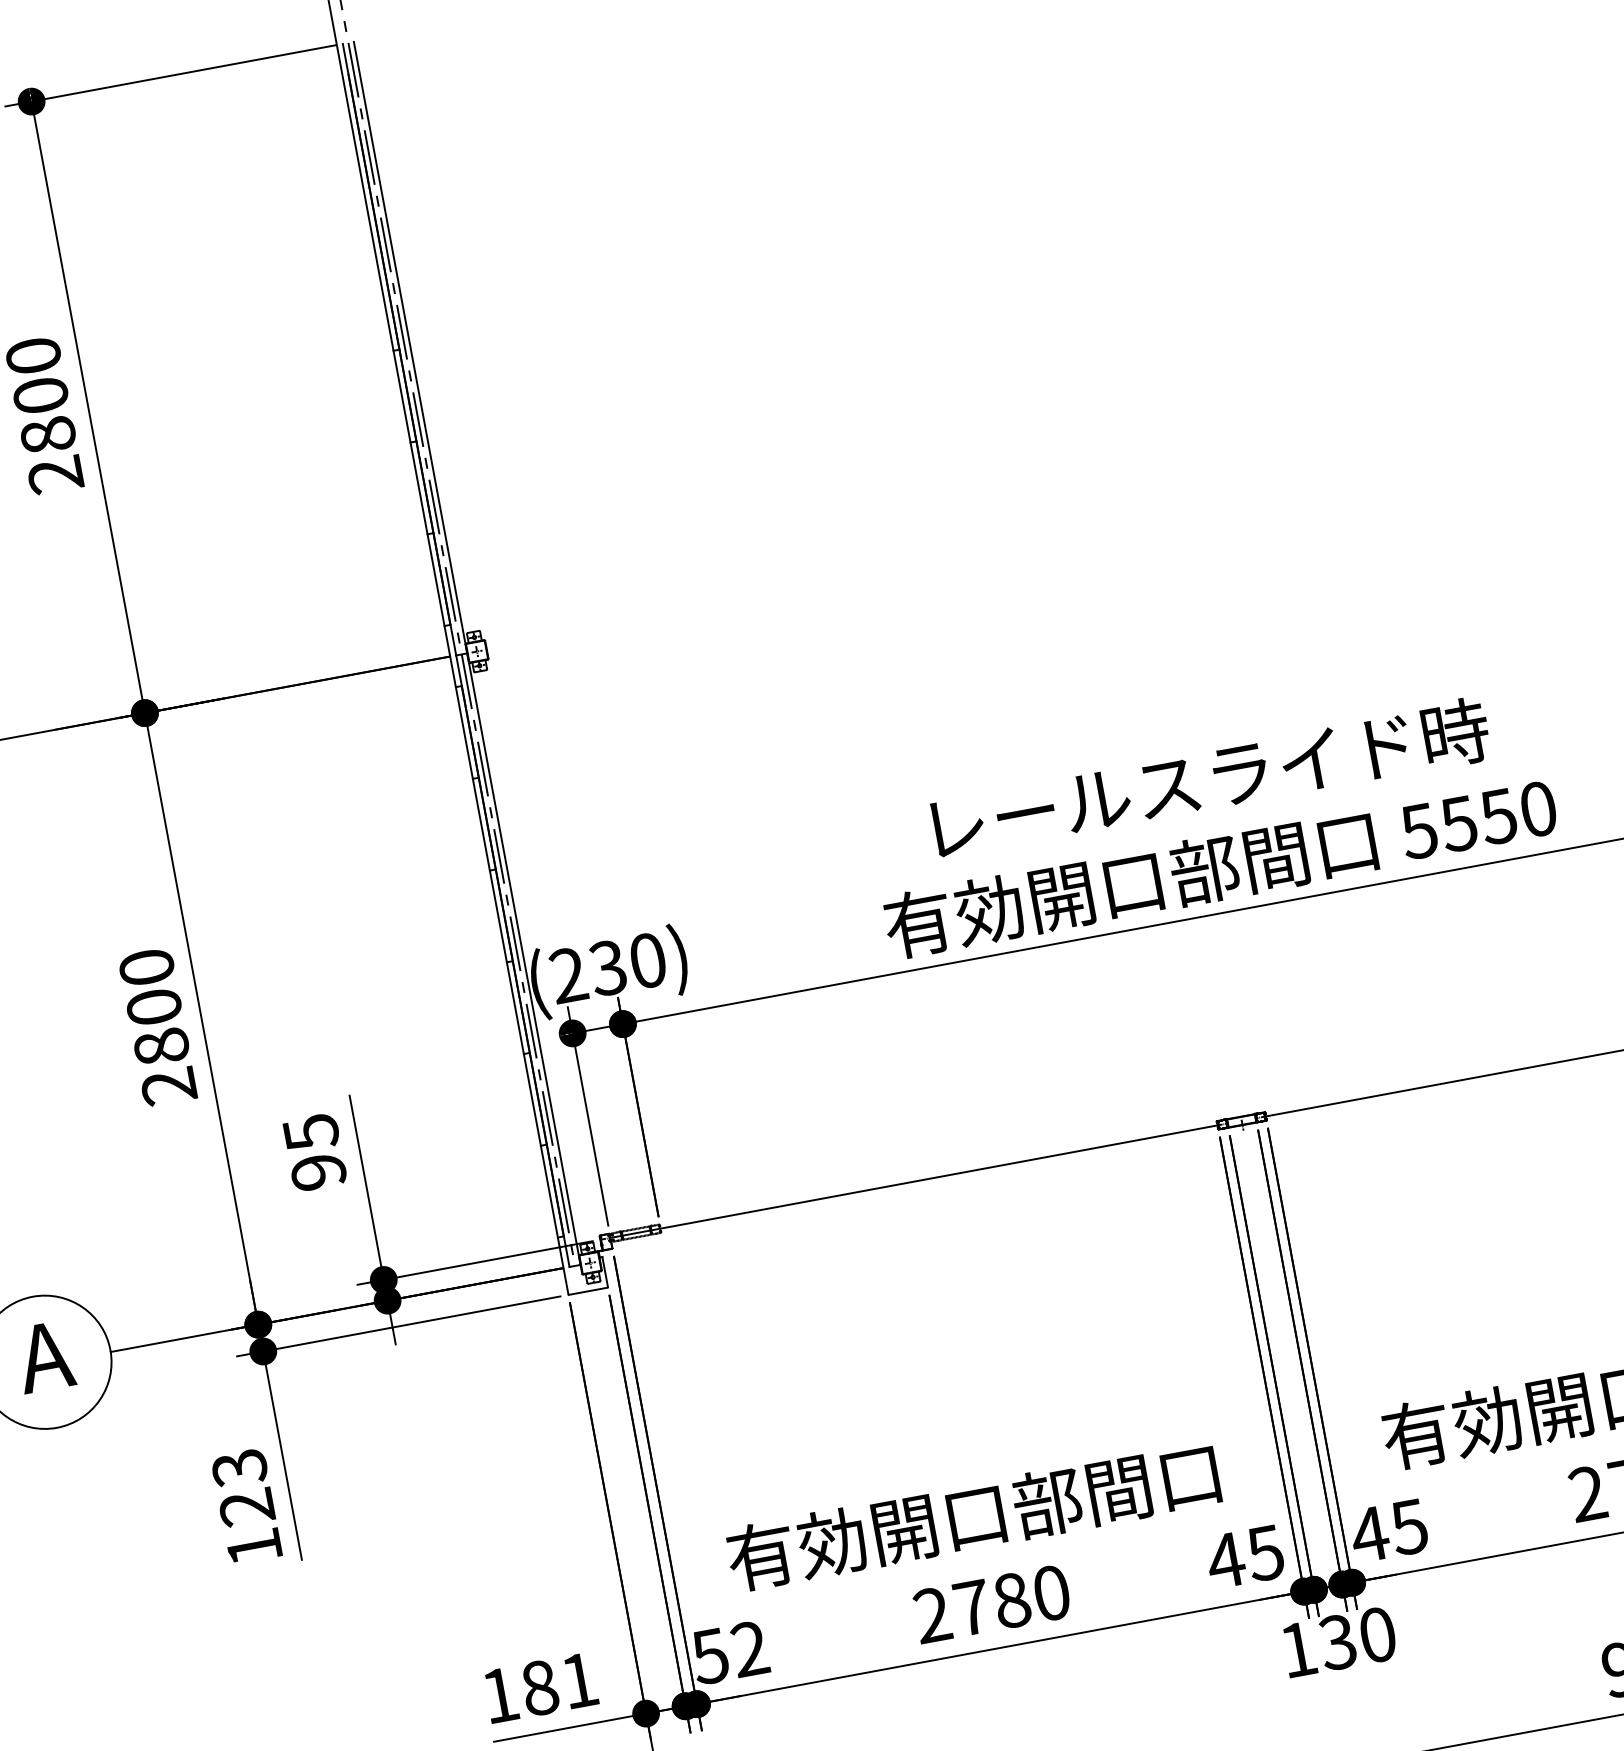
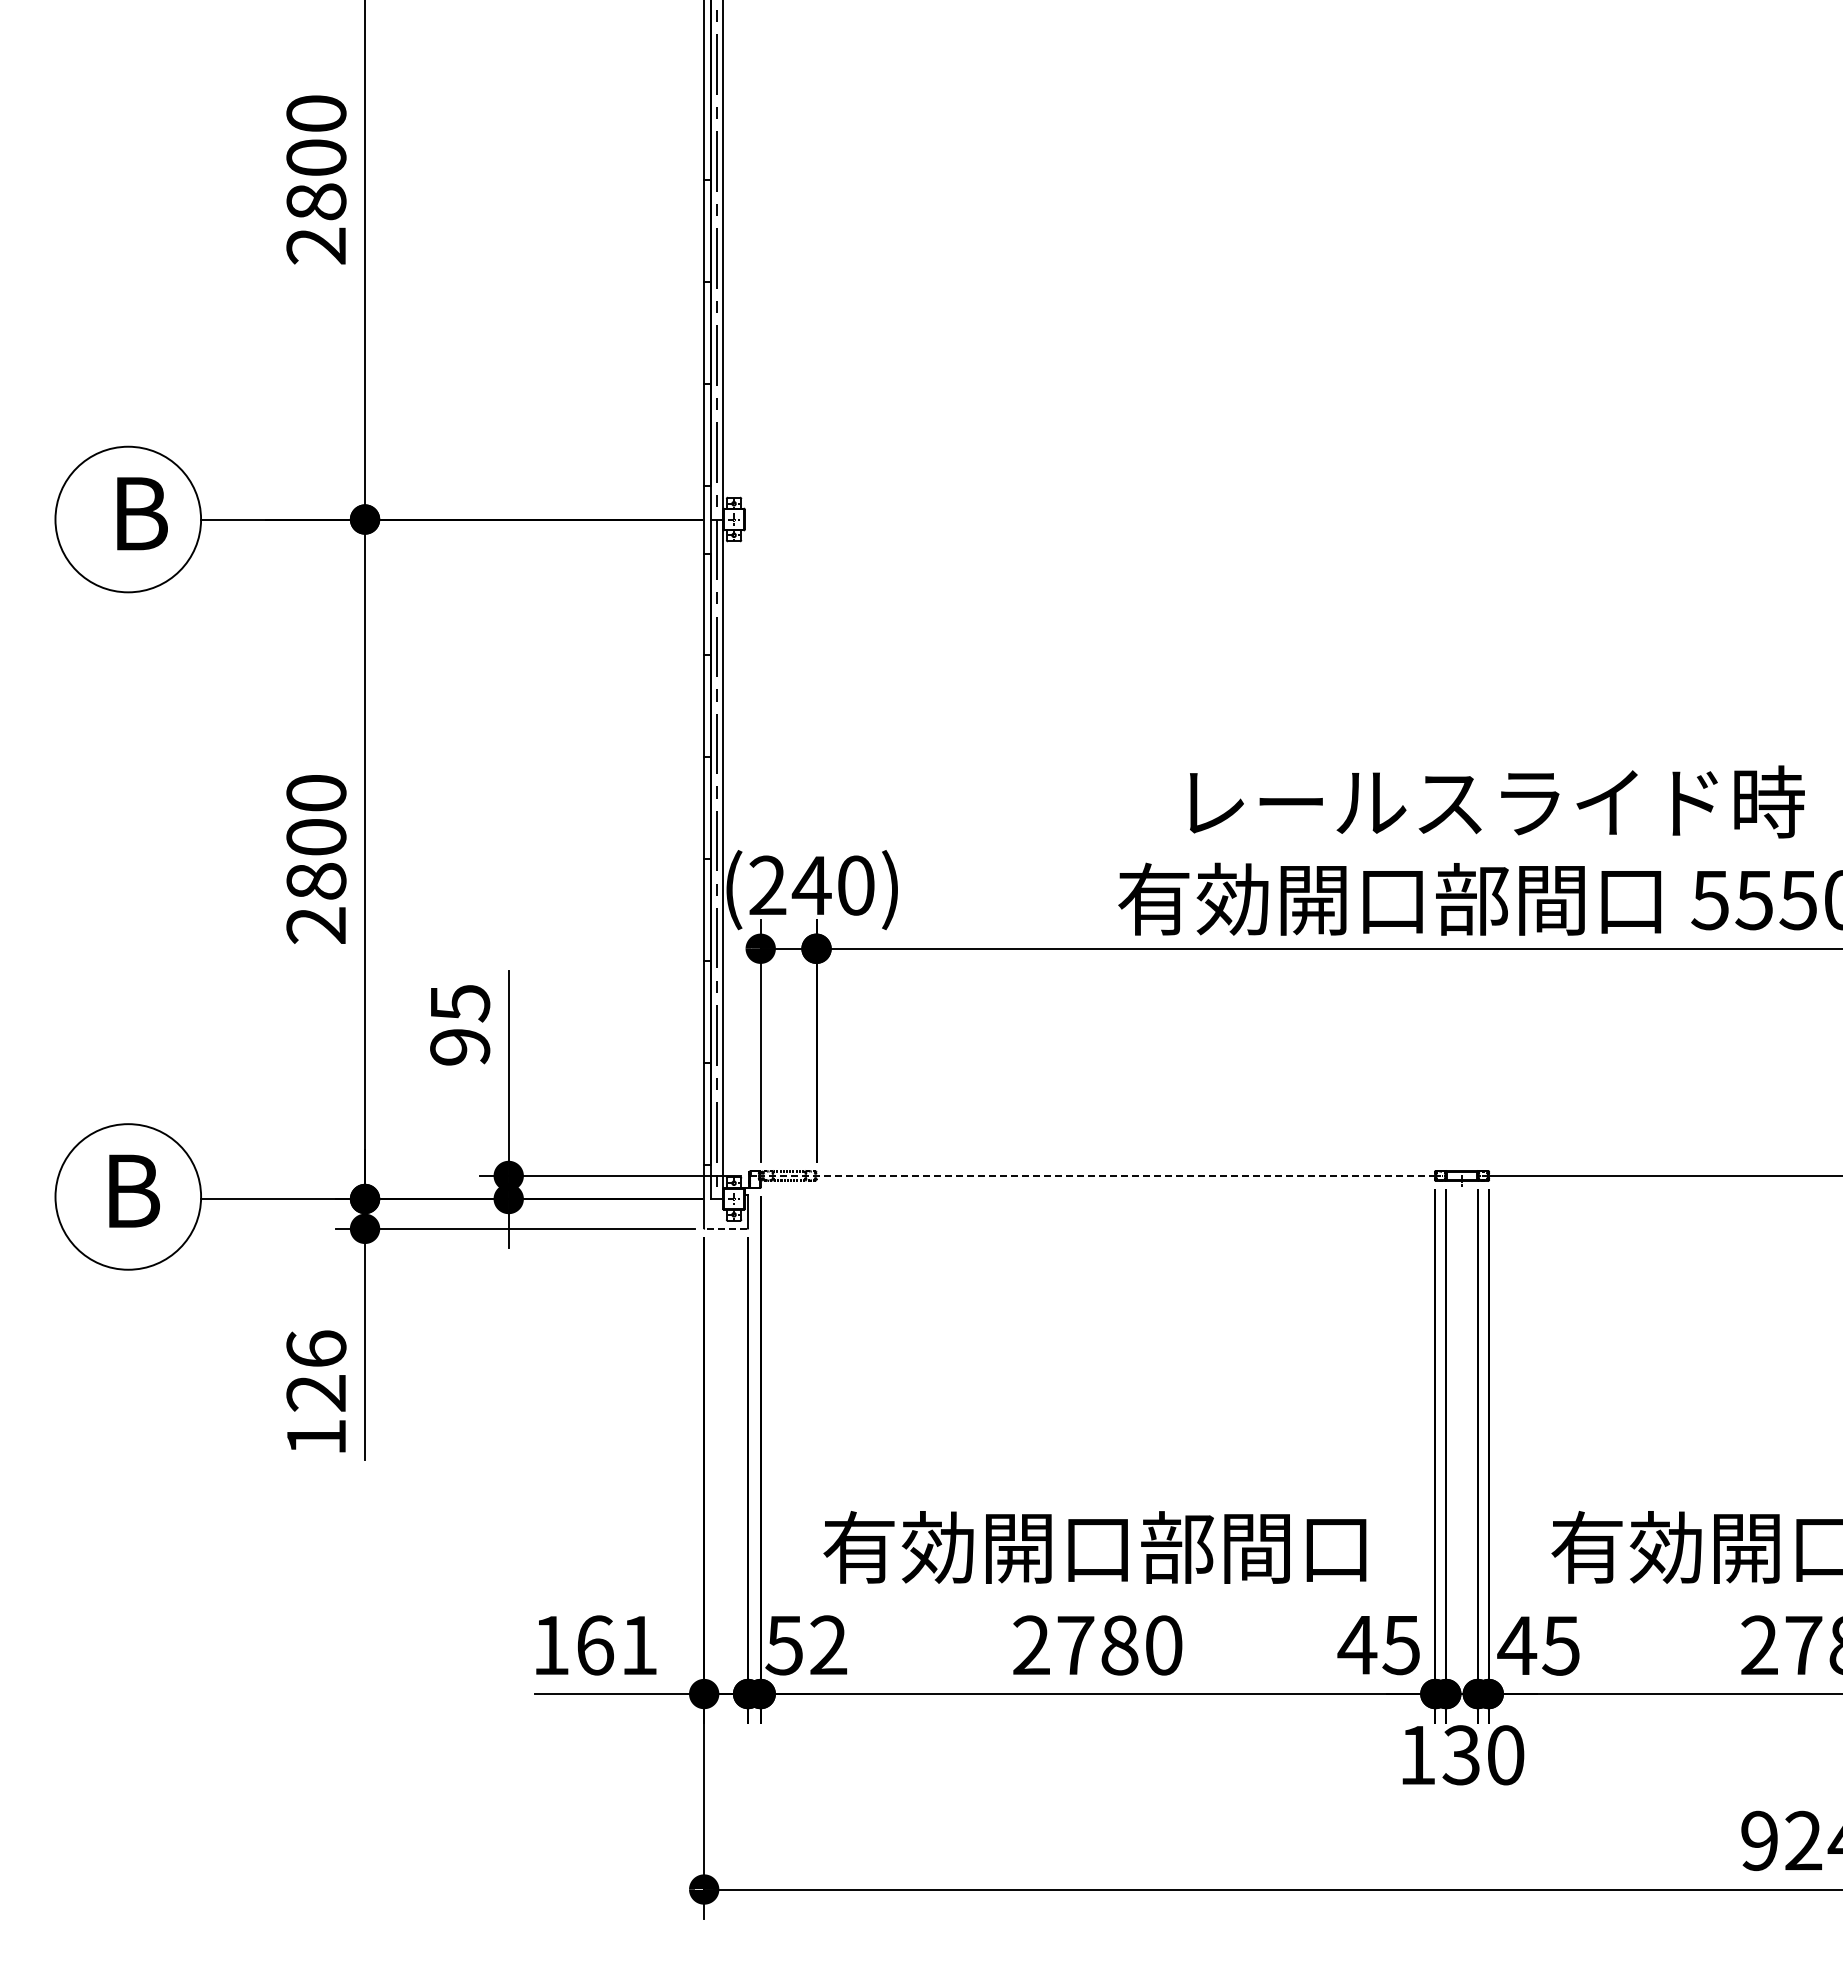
text: (607, 968) -> (811, 885), (230) -> (240)
line: (913, 1181) -> (1097, 1175), solid -> dashed
line: (587, 1291) -> (725, 1228), solid -> dashed
text: (44, 1356) -> (129, 1190), A -> B
text: (239, 1468) -> (316, 1349), 123 -> 126
text: (540, 1688) -> (595, 1645), 181 -> 161

